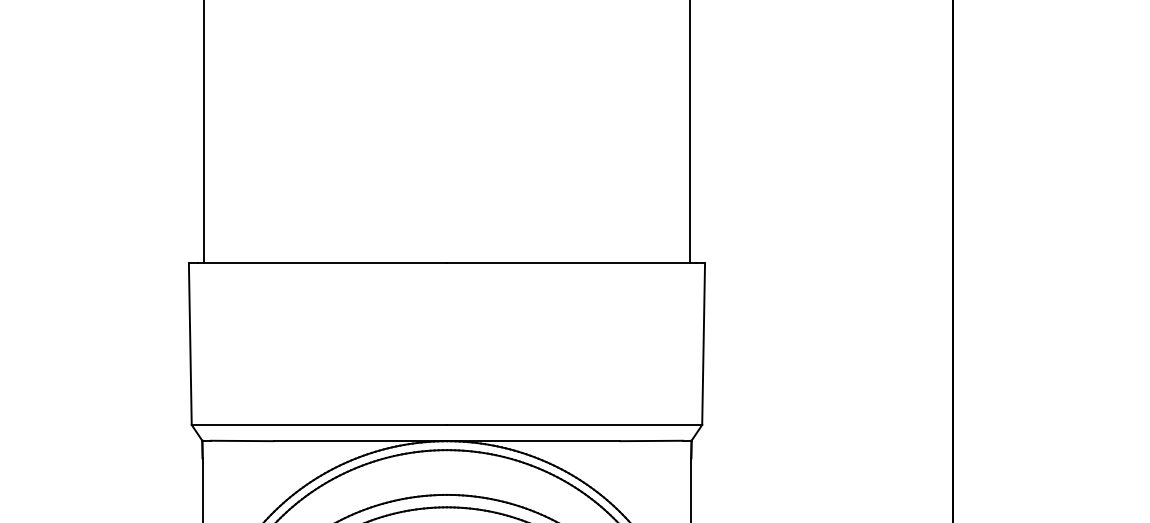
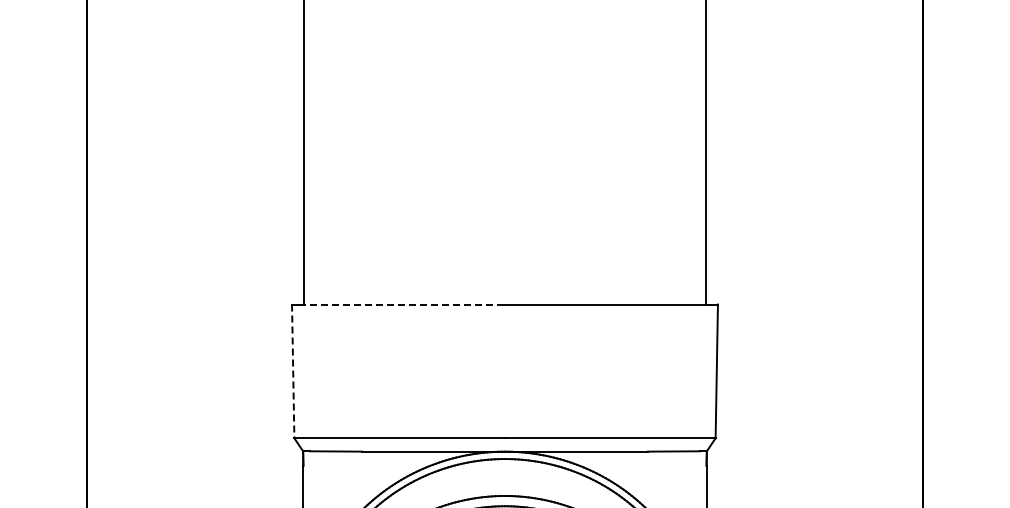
line: (322, 262) -> (402, 304), solid -> dashed
line: (190, 344) -> (293, 371), solid -> dashed

